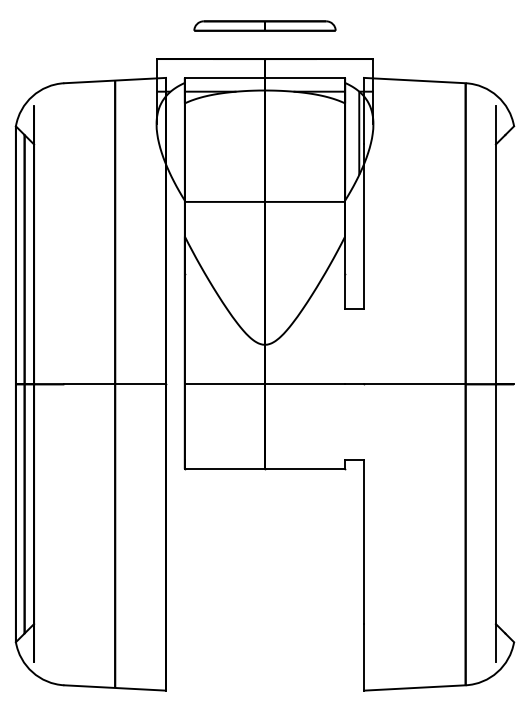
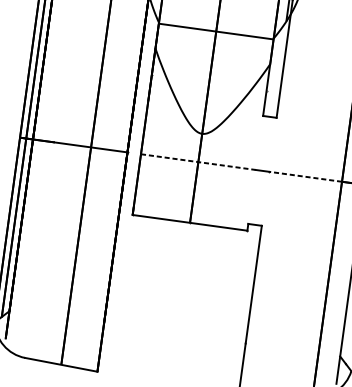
line: (265, 384) -> (198, 162), solid -> dashed
line: (414, 384) -> (305, 176), solid -> dashed

